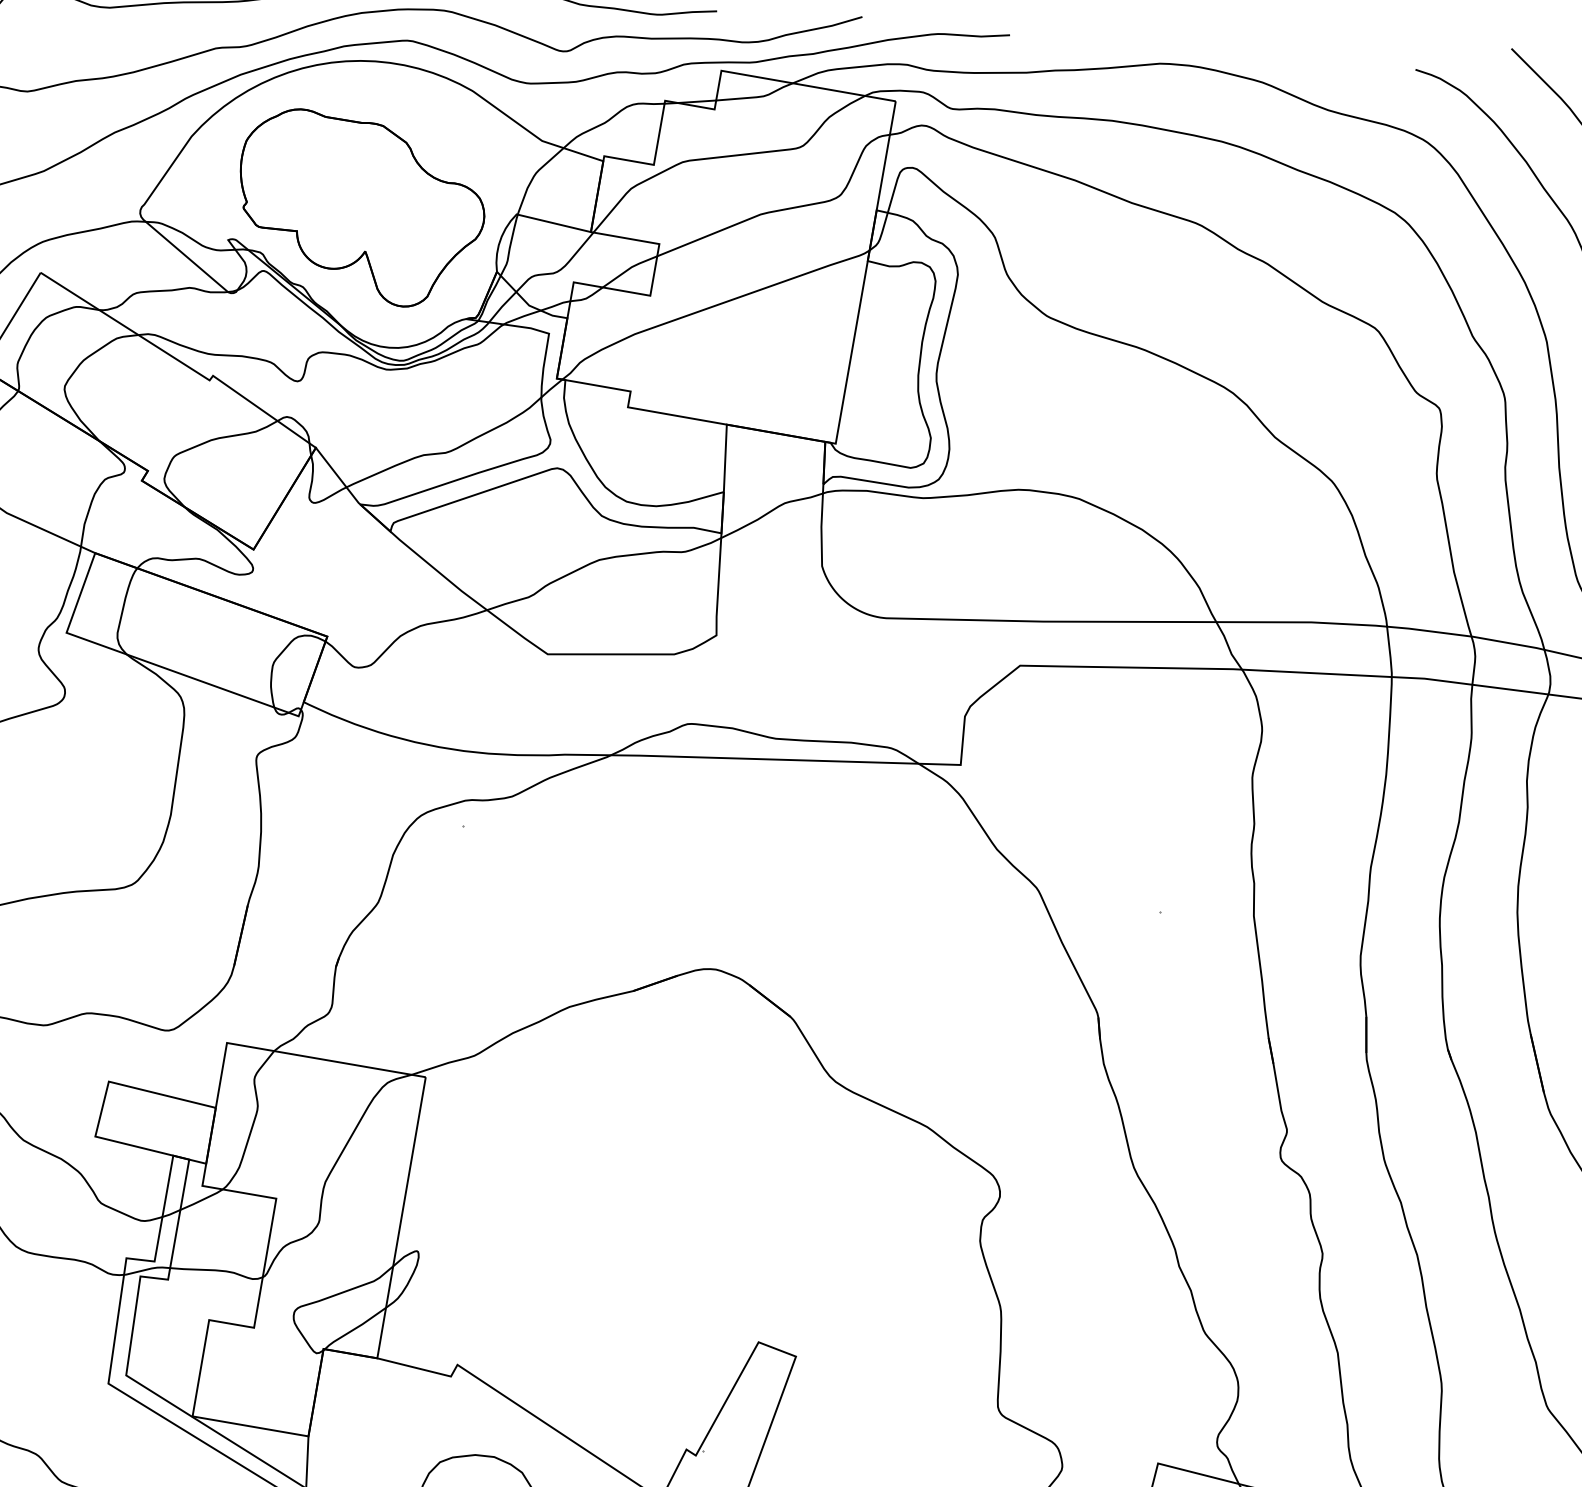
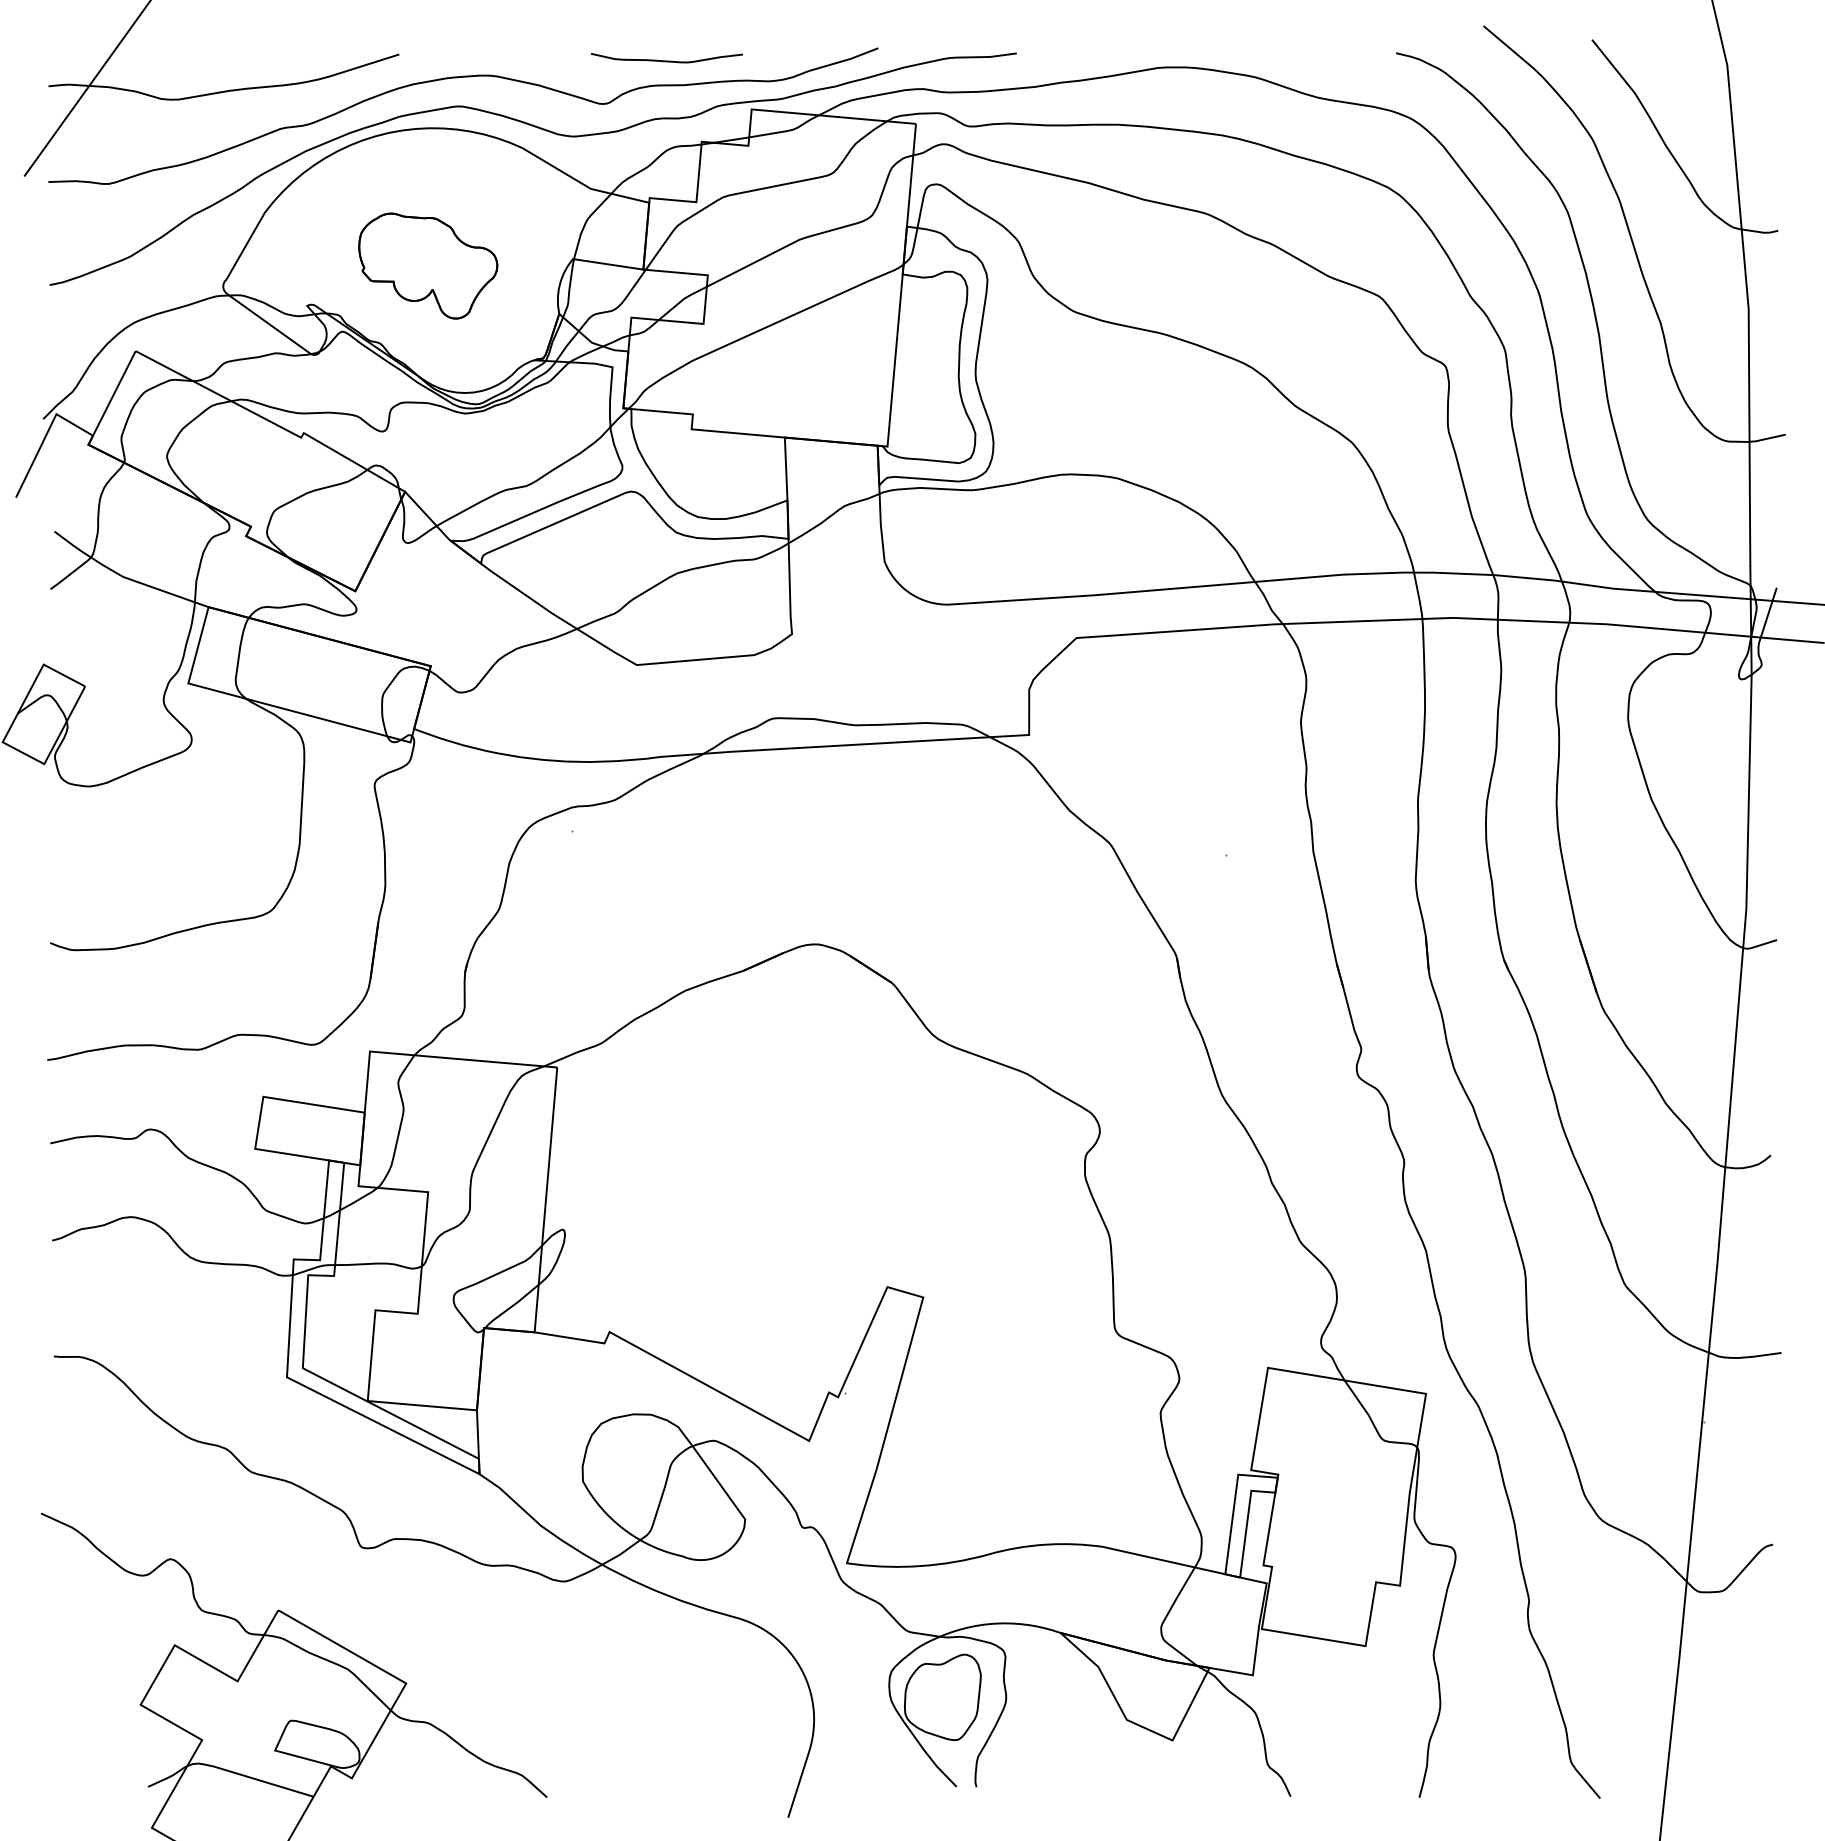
part: (361, 208) -> (428, 265), size x0.6

